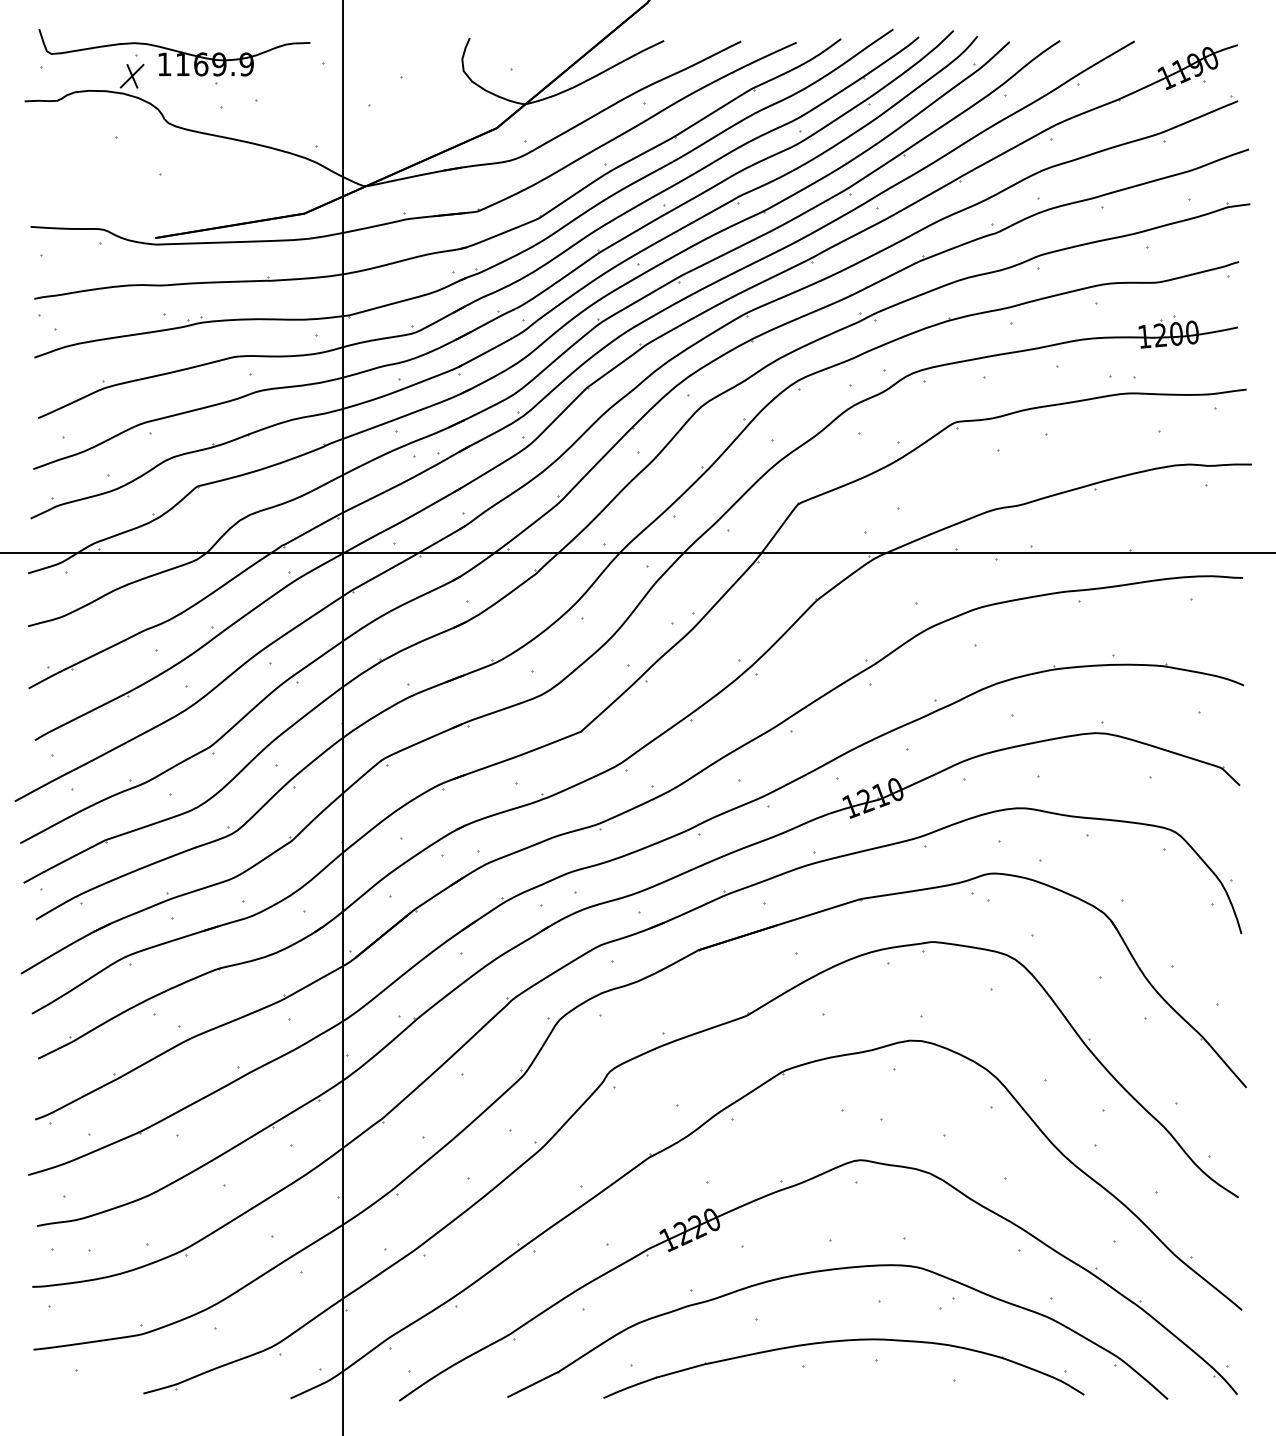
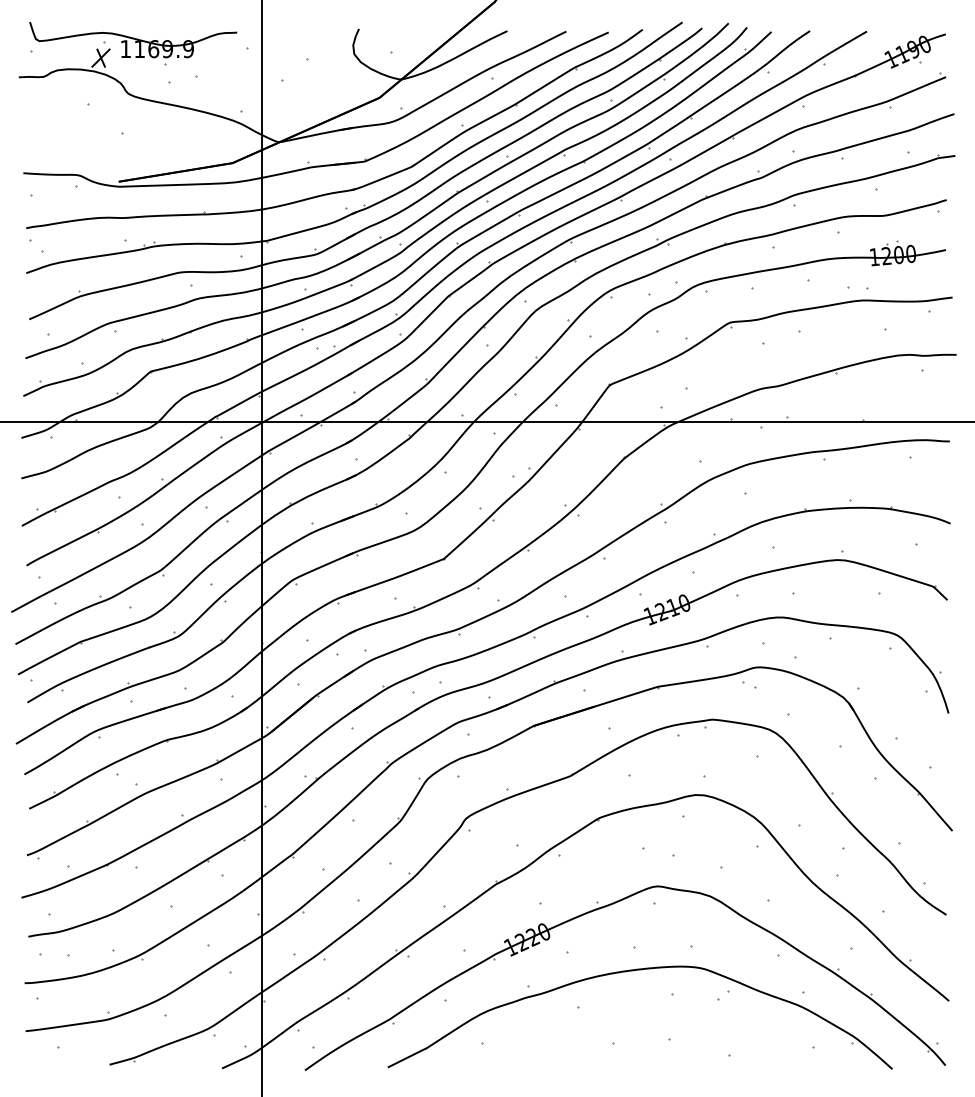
part: (836, 1342) -> (639, 1025), removed

